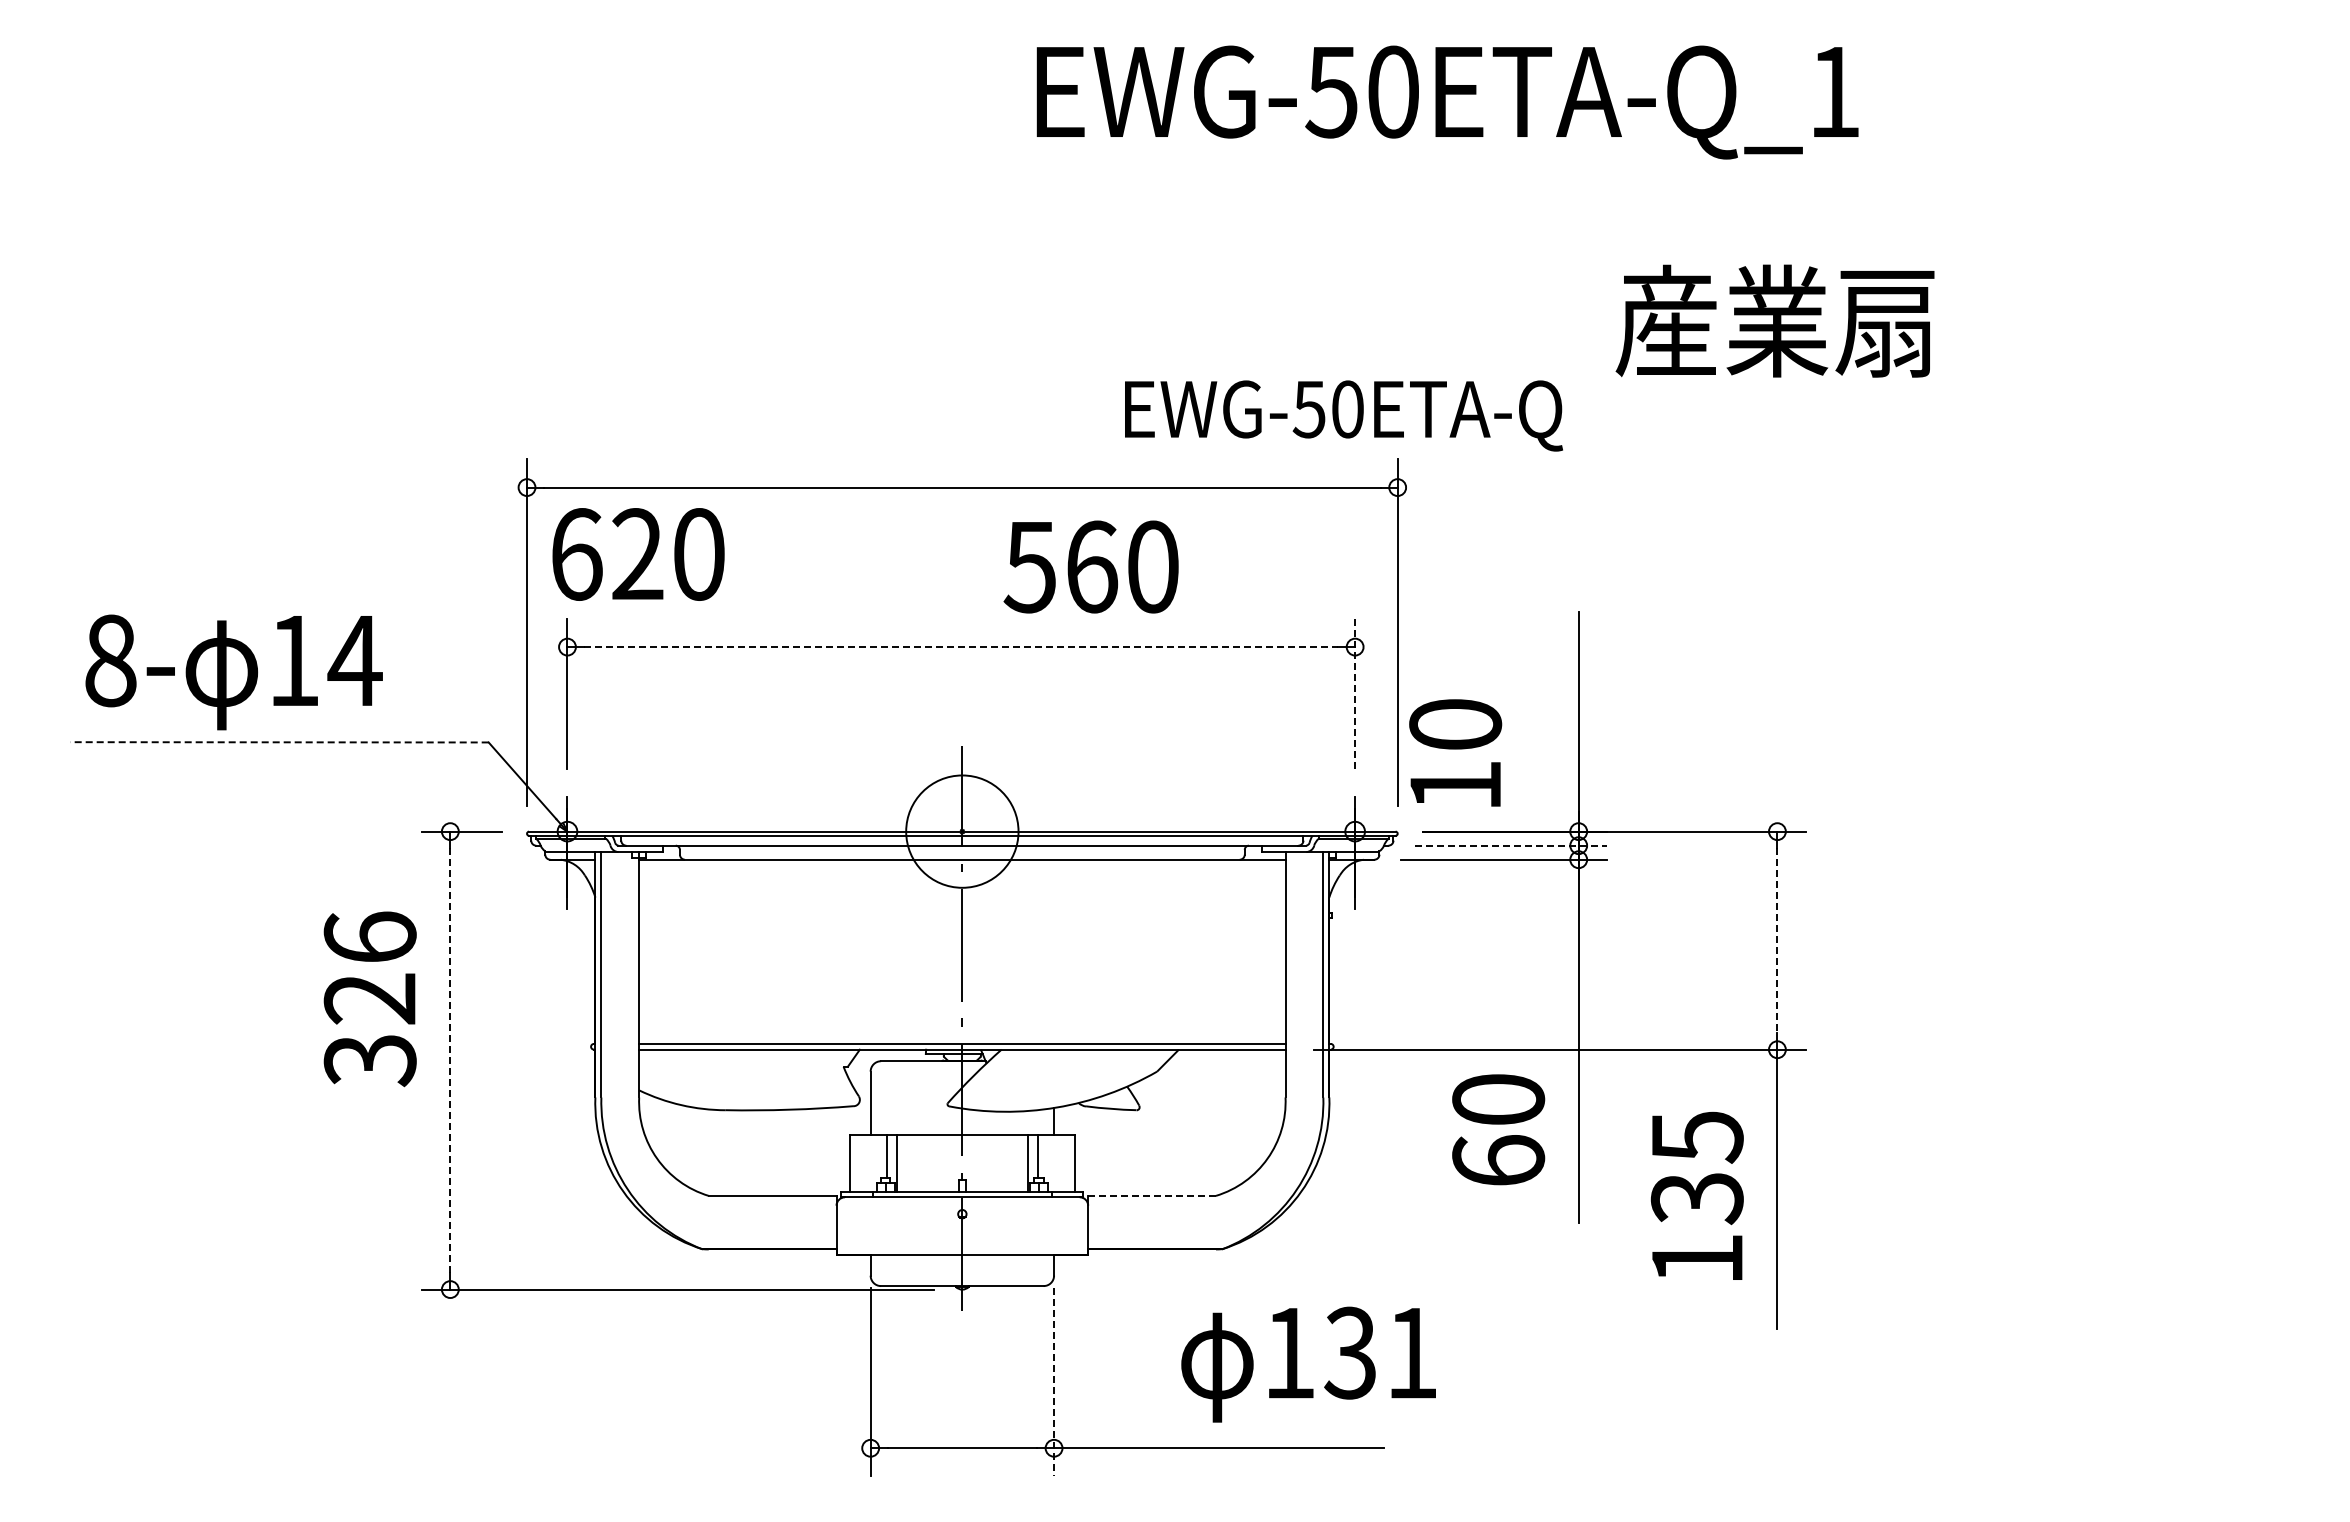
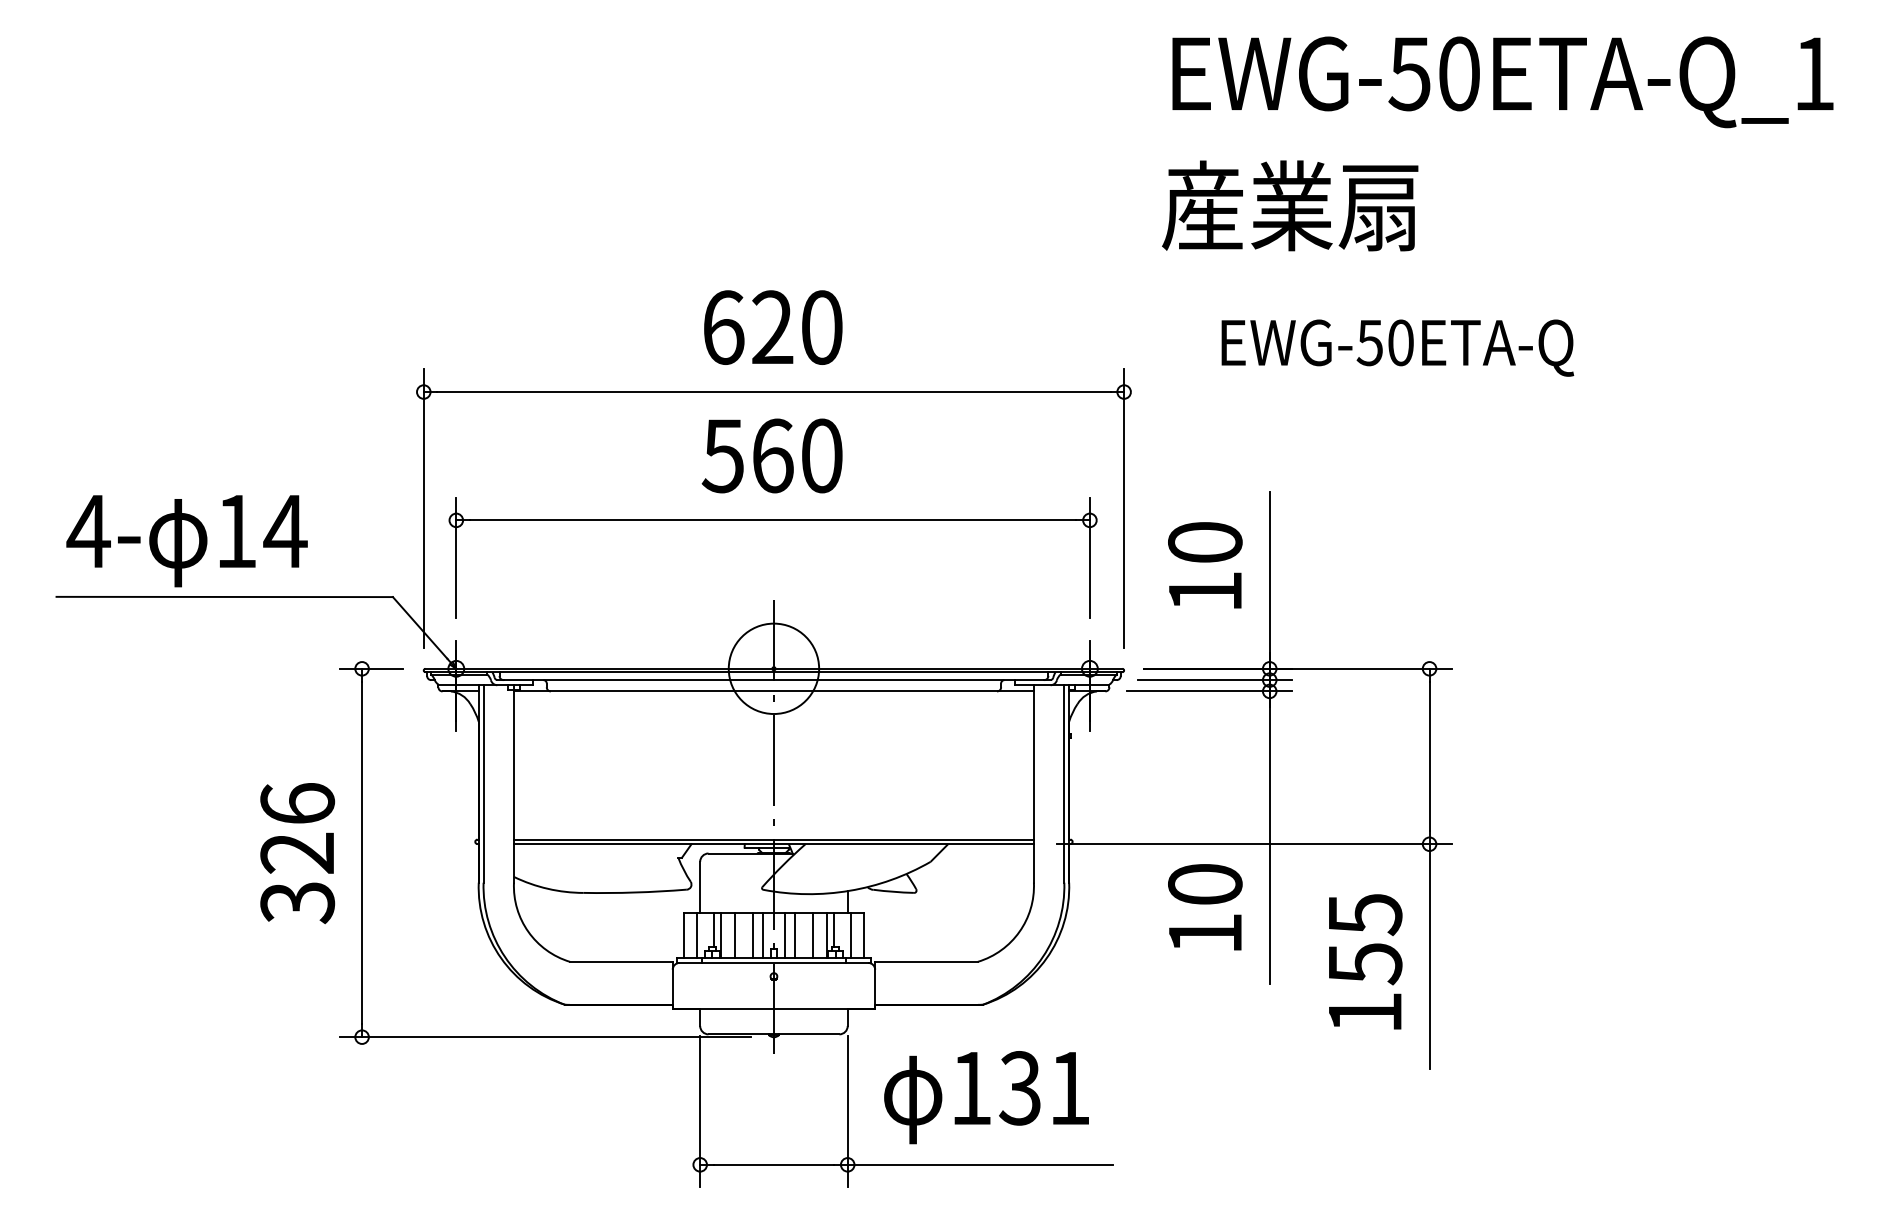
text: (1447, 102) -> (1502, 82), moved
text: (1774, 320) -> (1289, 205), moved
text: (1343, 415) -> (1397, 347), moved
text: (638, 554) -> (773, 327), moved
text: (1090, 566) -> (771, 455), moved
line: (961, 647) -> (773, 520), dashed -> solid
text: (110, 660) -> (88, 531), 8- -> 4-
line: (1355, 693) -> (1090, 557), dashed -> solid
line: (279, 742) -> (224, 597), dashed -> solid
text: (1455, 752) -> (1205, 564), moved
line: (1511, 845) -> (1215, 679), dashed -> solid
line: (1777, 941) -> (1429, 757), dashed -> solid
text: (369, 999) -> (297, 853), moved
line: (450, 1061) -> (362, 853), dashed -> solid
text: (1498, 1160) -> (1205, 933), 60 -> 10
line: (866, 1163) -> (696, 935), added
line: (914, 1163) -> (735, 935), added
line: (936, 1163) -> (753, 935), added
line: (948, 1163) -> (762, 935), added
line: (976, 1163) -> (785, 935), added
line: (987, 1163) -> (794, 935), added
line: (1010, 1163) -> (812, 935), added
line: (1058, 1163) -> (851, 935), added
line: (1152, 1195) -> (926, 961), dashed -> solid
text: (1696, 1199) -> (1364, 964), 135 -> 155
text: (1308, 1364) -> (986, 1097), moved
line: (1054, 1382) -> (848, 1111), dashed -> solid

